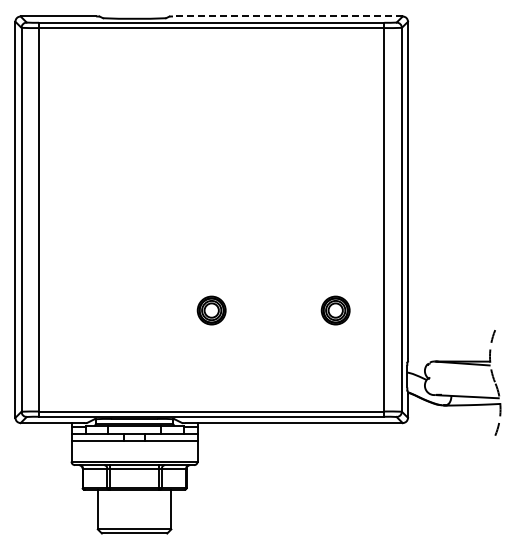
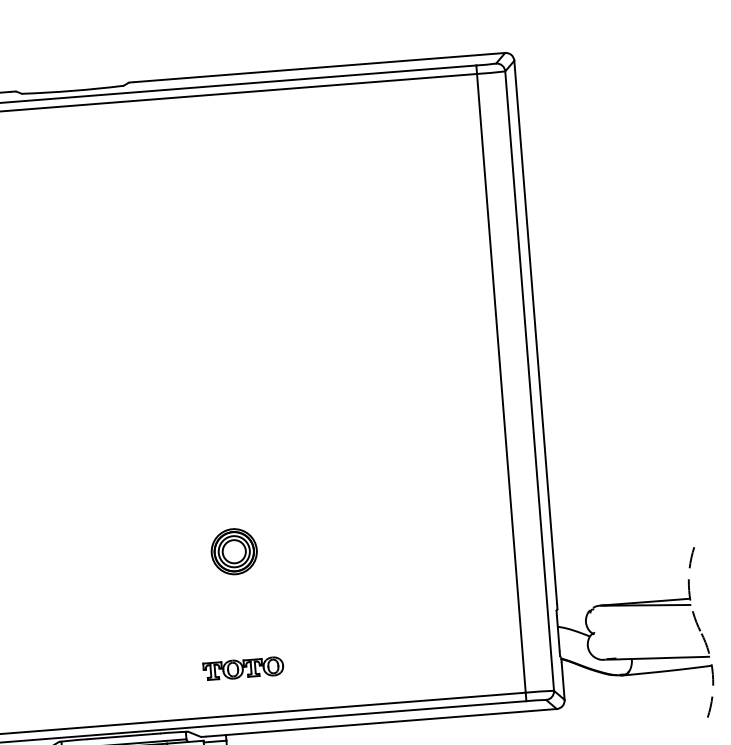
line: (287, 16) -> (319, 67), dashed -> solid
part: (335, 310) -> (434, 535), removed
part: (211, 382) -> (243, 667), added

